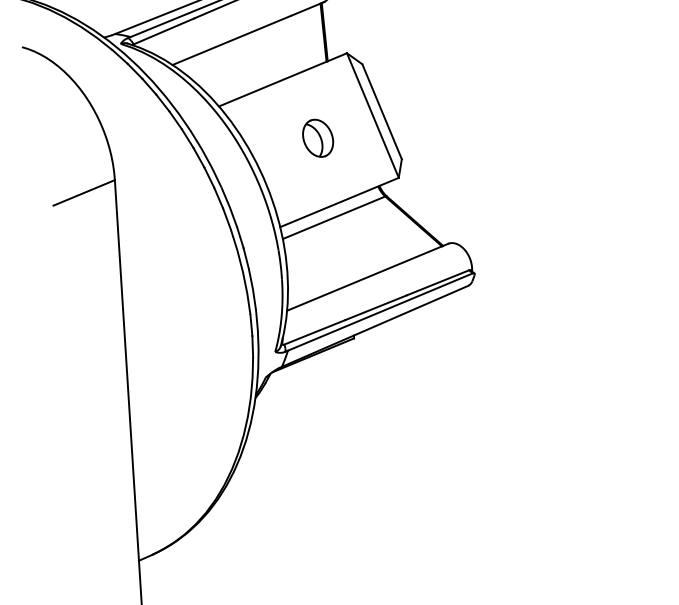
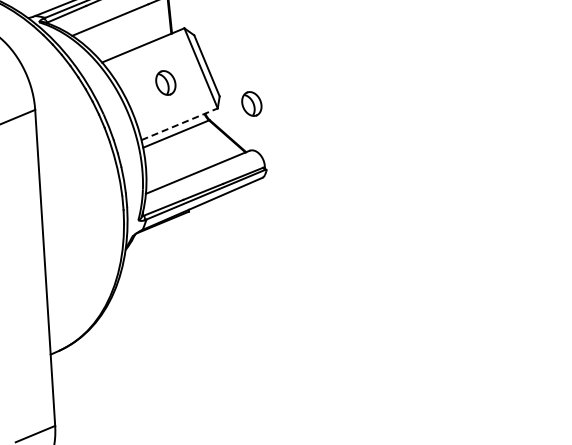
part: (451, 170) -> (251, 103), added
line: (340, 202) -> (180, 124), solid -> dashed

